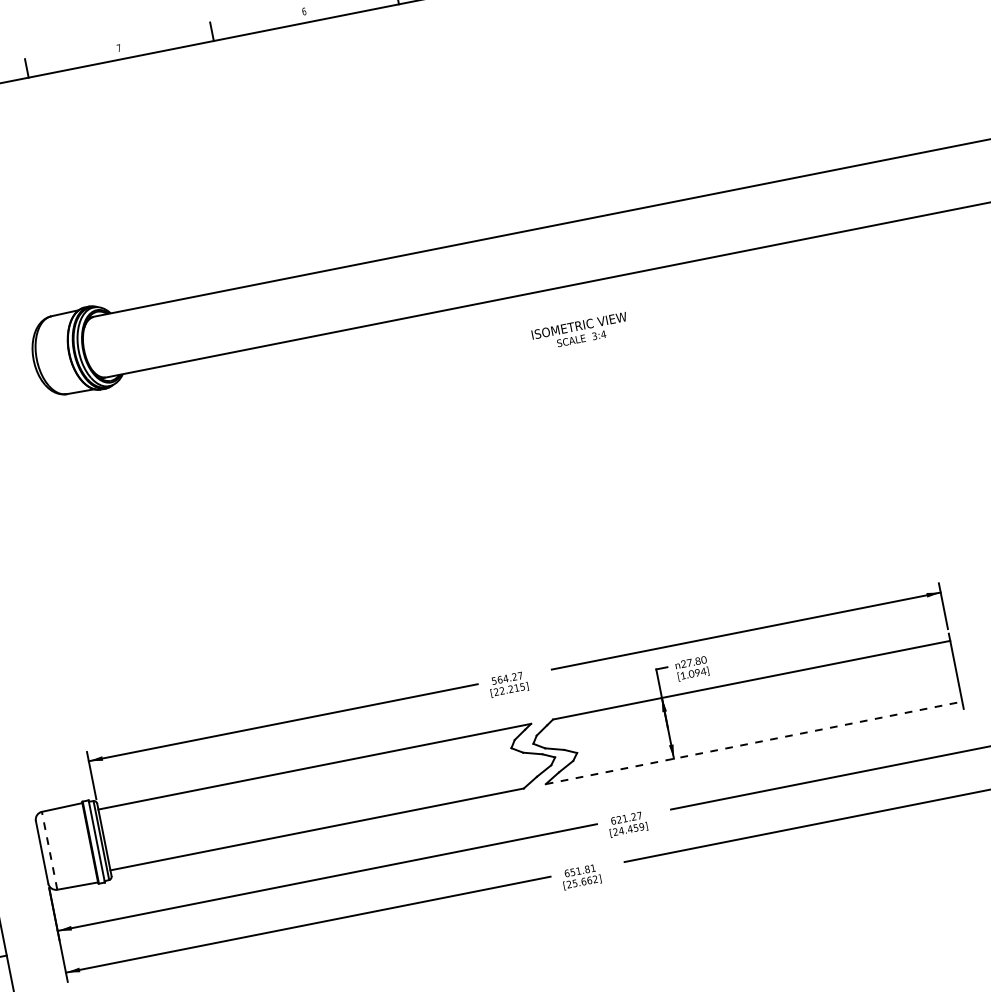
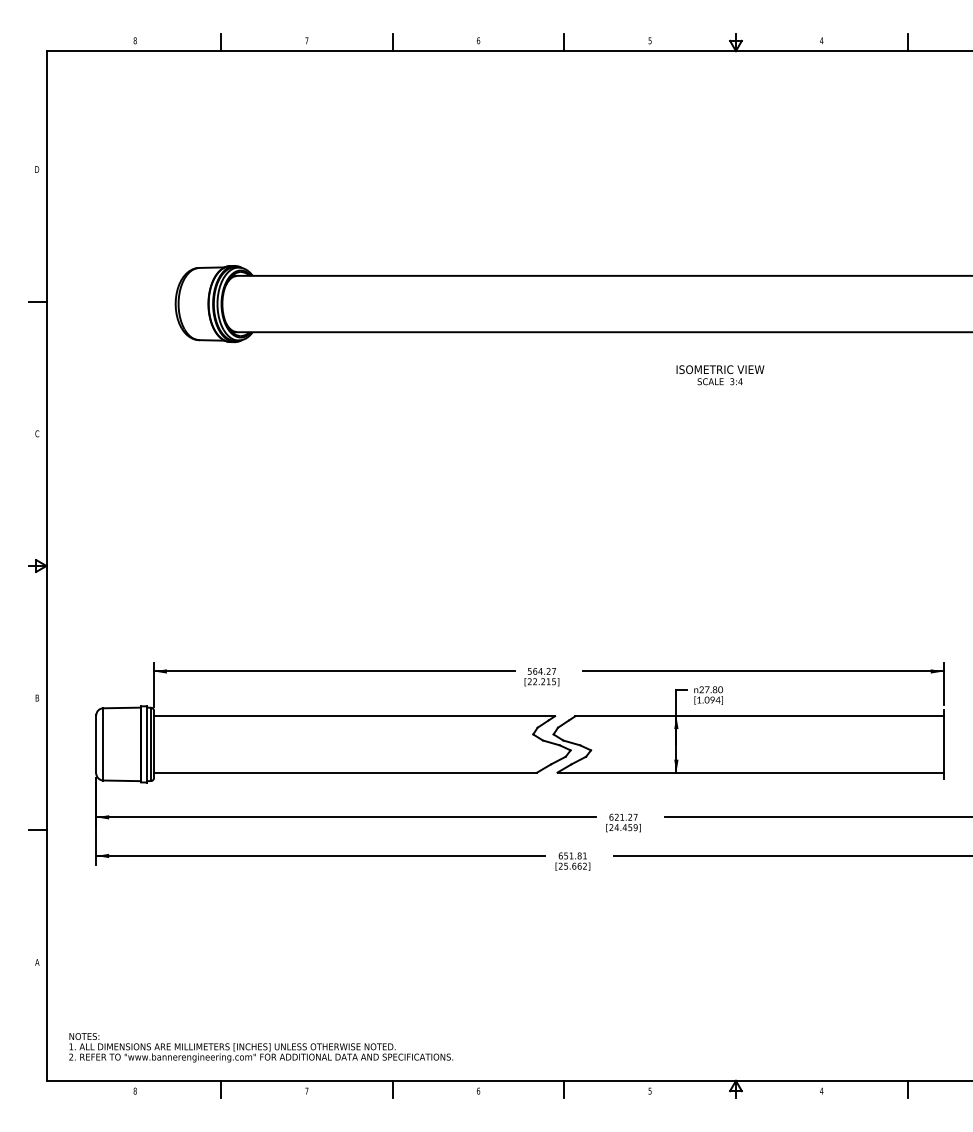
text: (580, 332) -> (720, 375), moved
line: (755, 742) -> (751, 772), dashed -> solid
line: (49, 849) -> (103, 743), dashed -> solid

